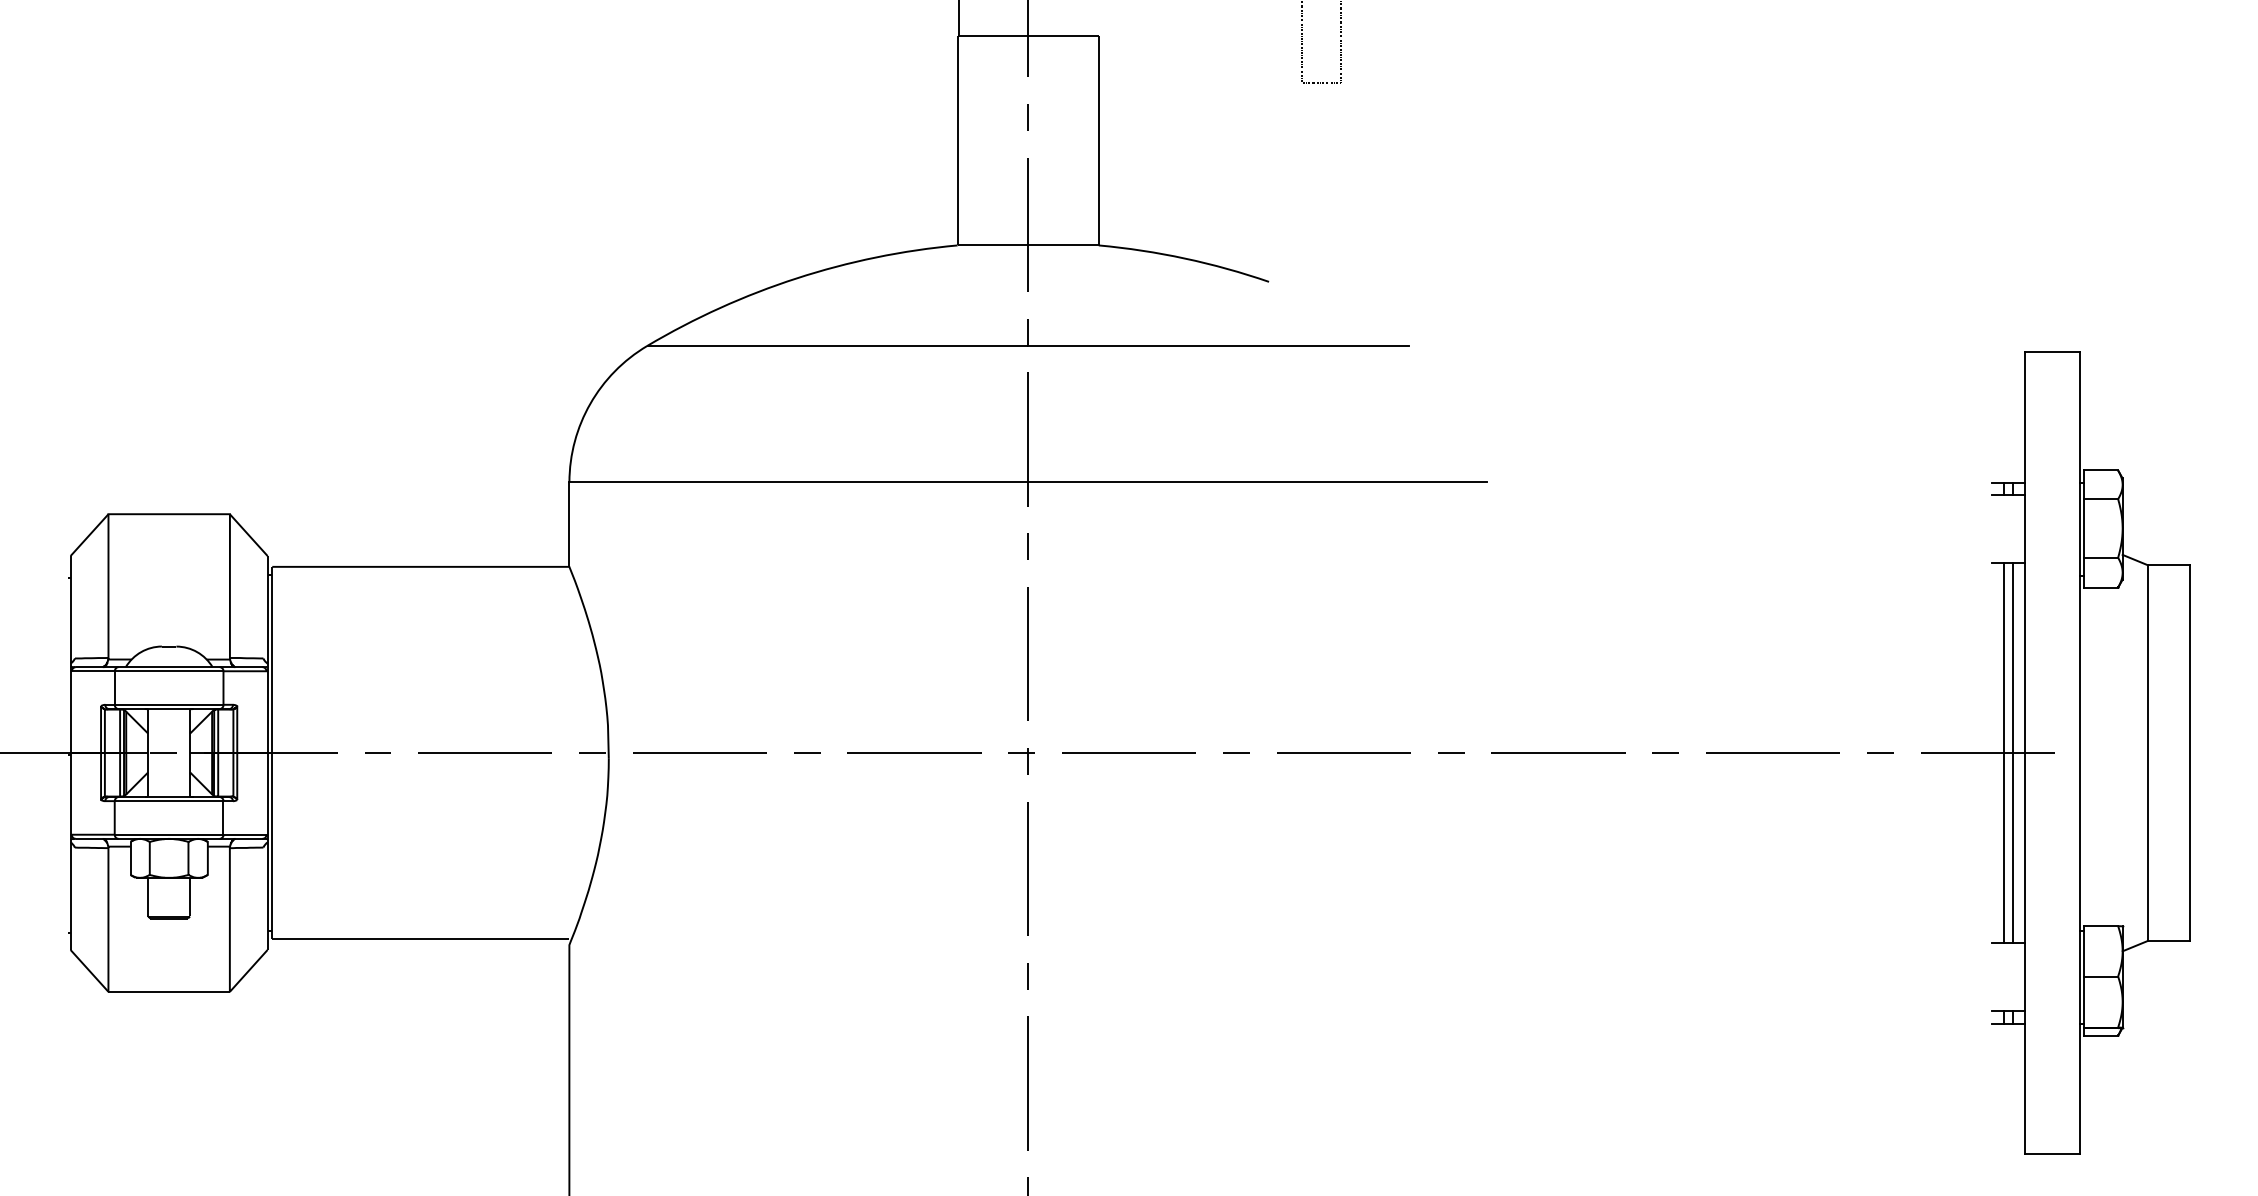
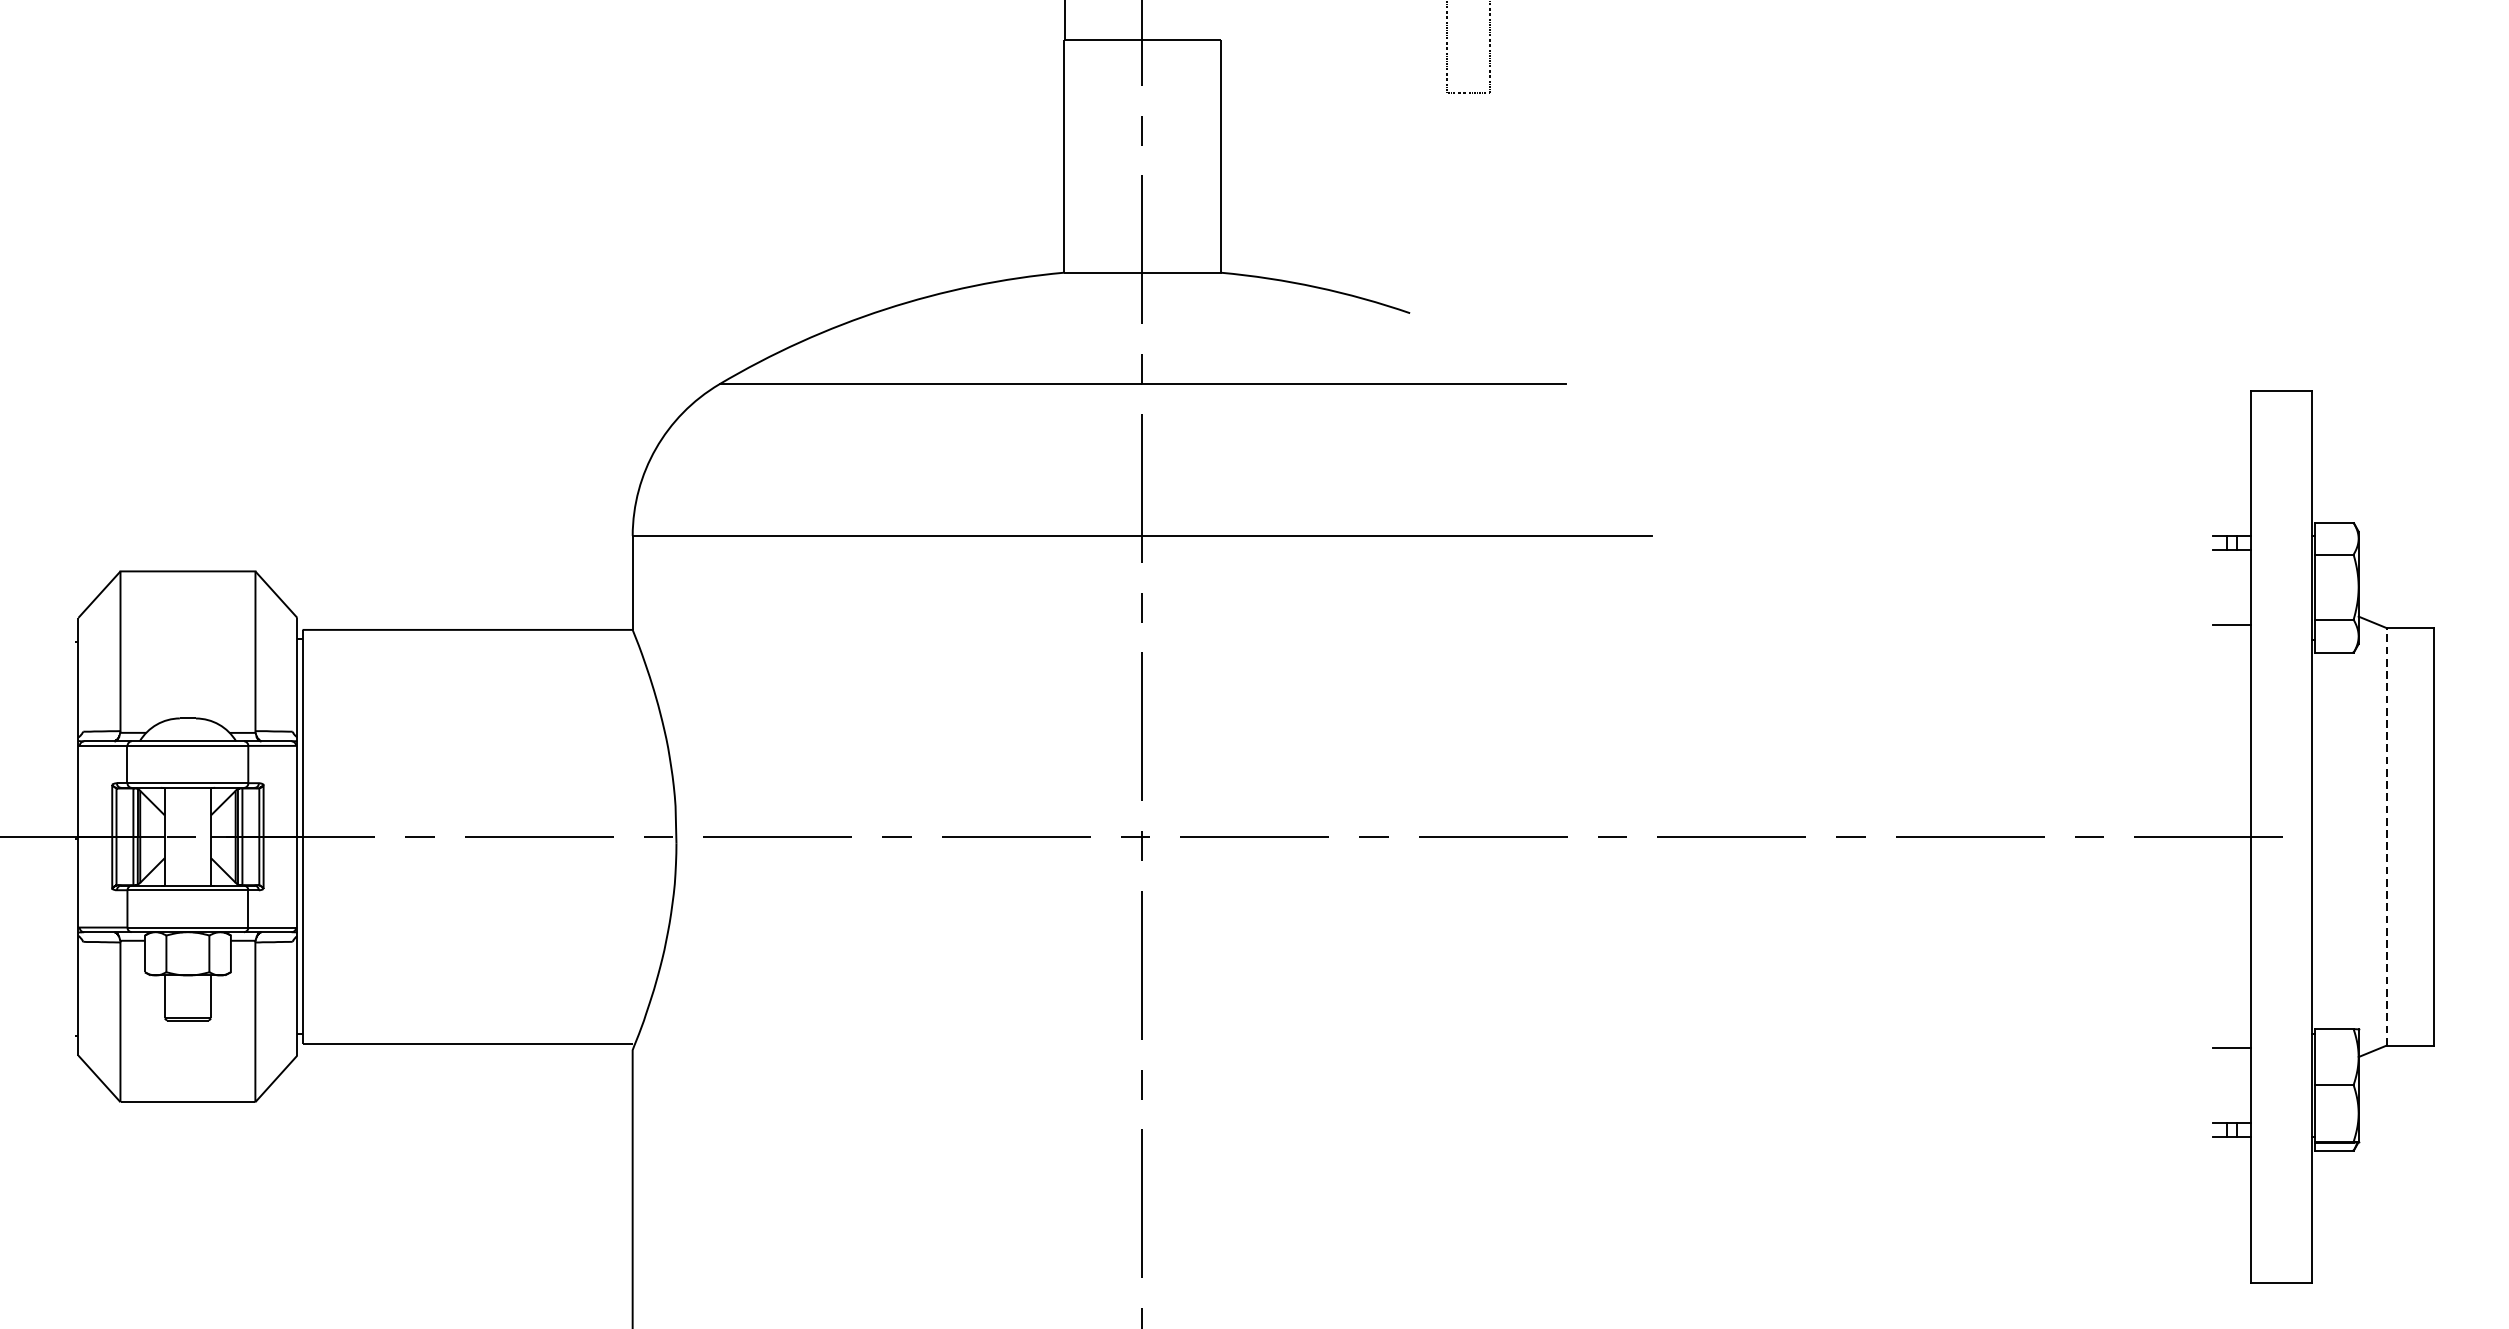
line: (2004, 752) -> (2227, 836), removed
line: (2012, 752) -> (2236, 836), removed
line: (2148, 753) -> (2387, 837), solid -> dashed

